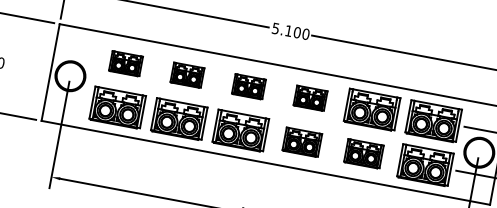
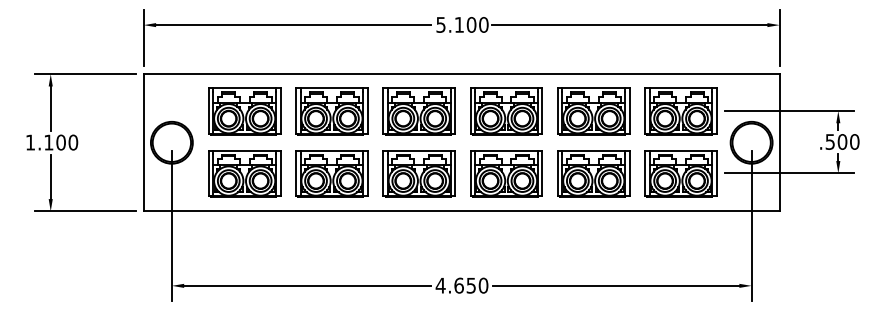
part: (125, 63) -> (244, 111), size x1.67
part: (187, 75) -> (331, 111), size x1.67
part: (248, 86) -> (418, 111), size x1.67
part: (310, 98) -> (506, 111), size x1.67
part: (302, 142) -> (506, 173), size x1.43
part: (363, 153) -> (593, 173), size x1.43

